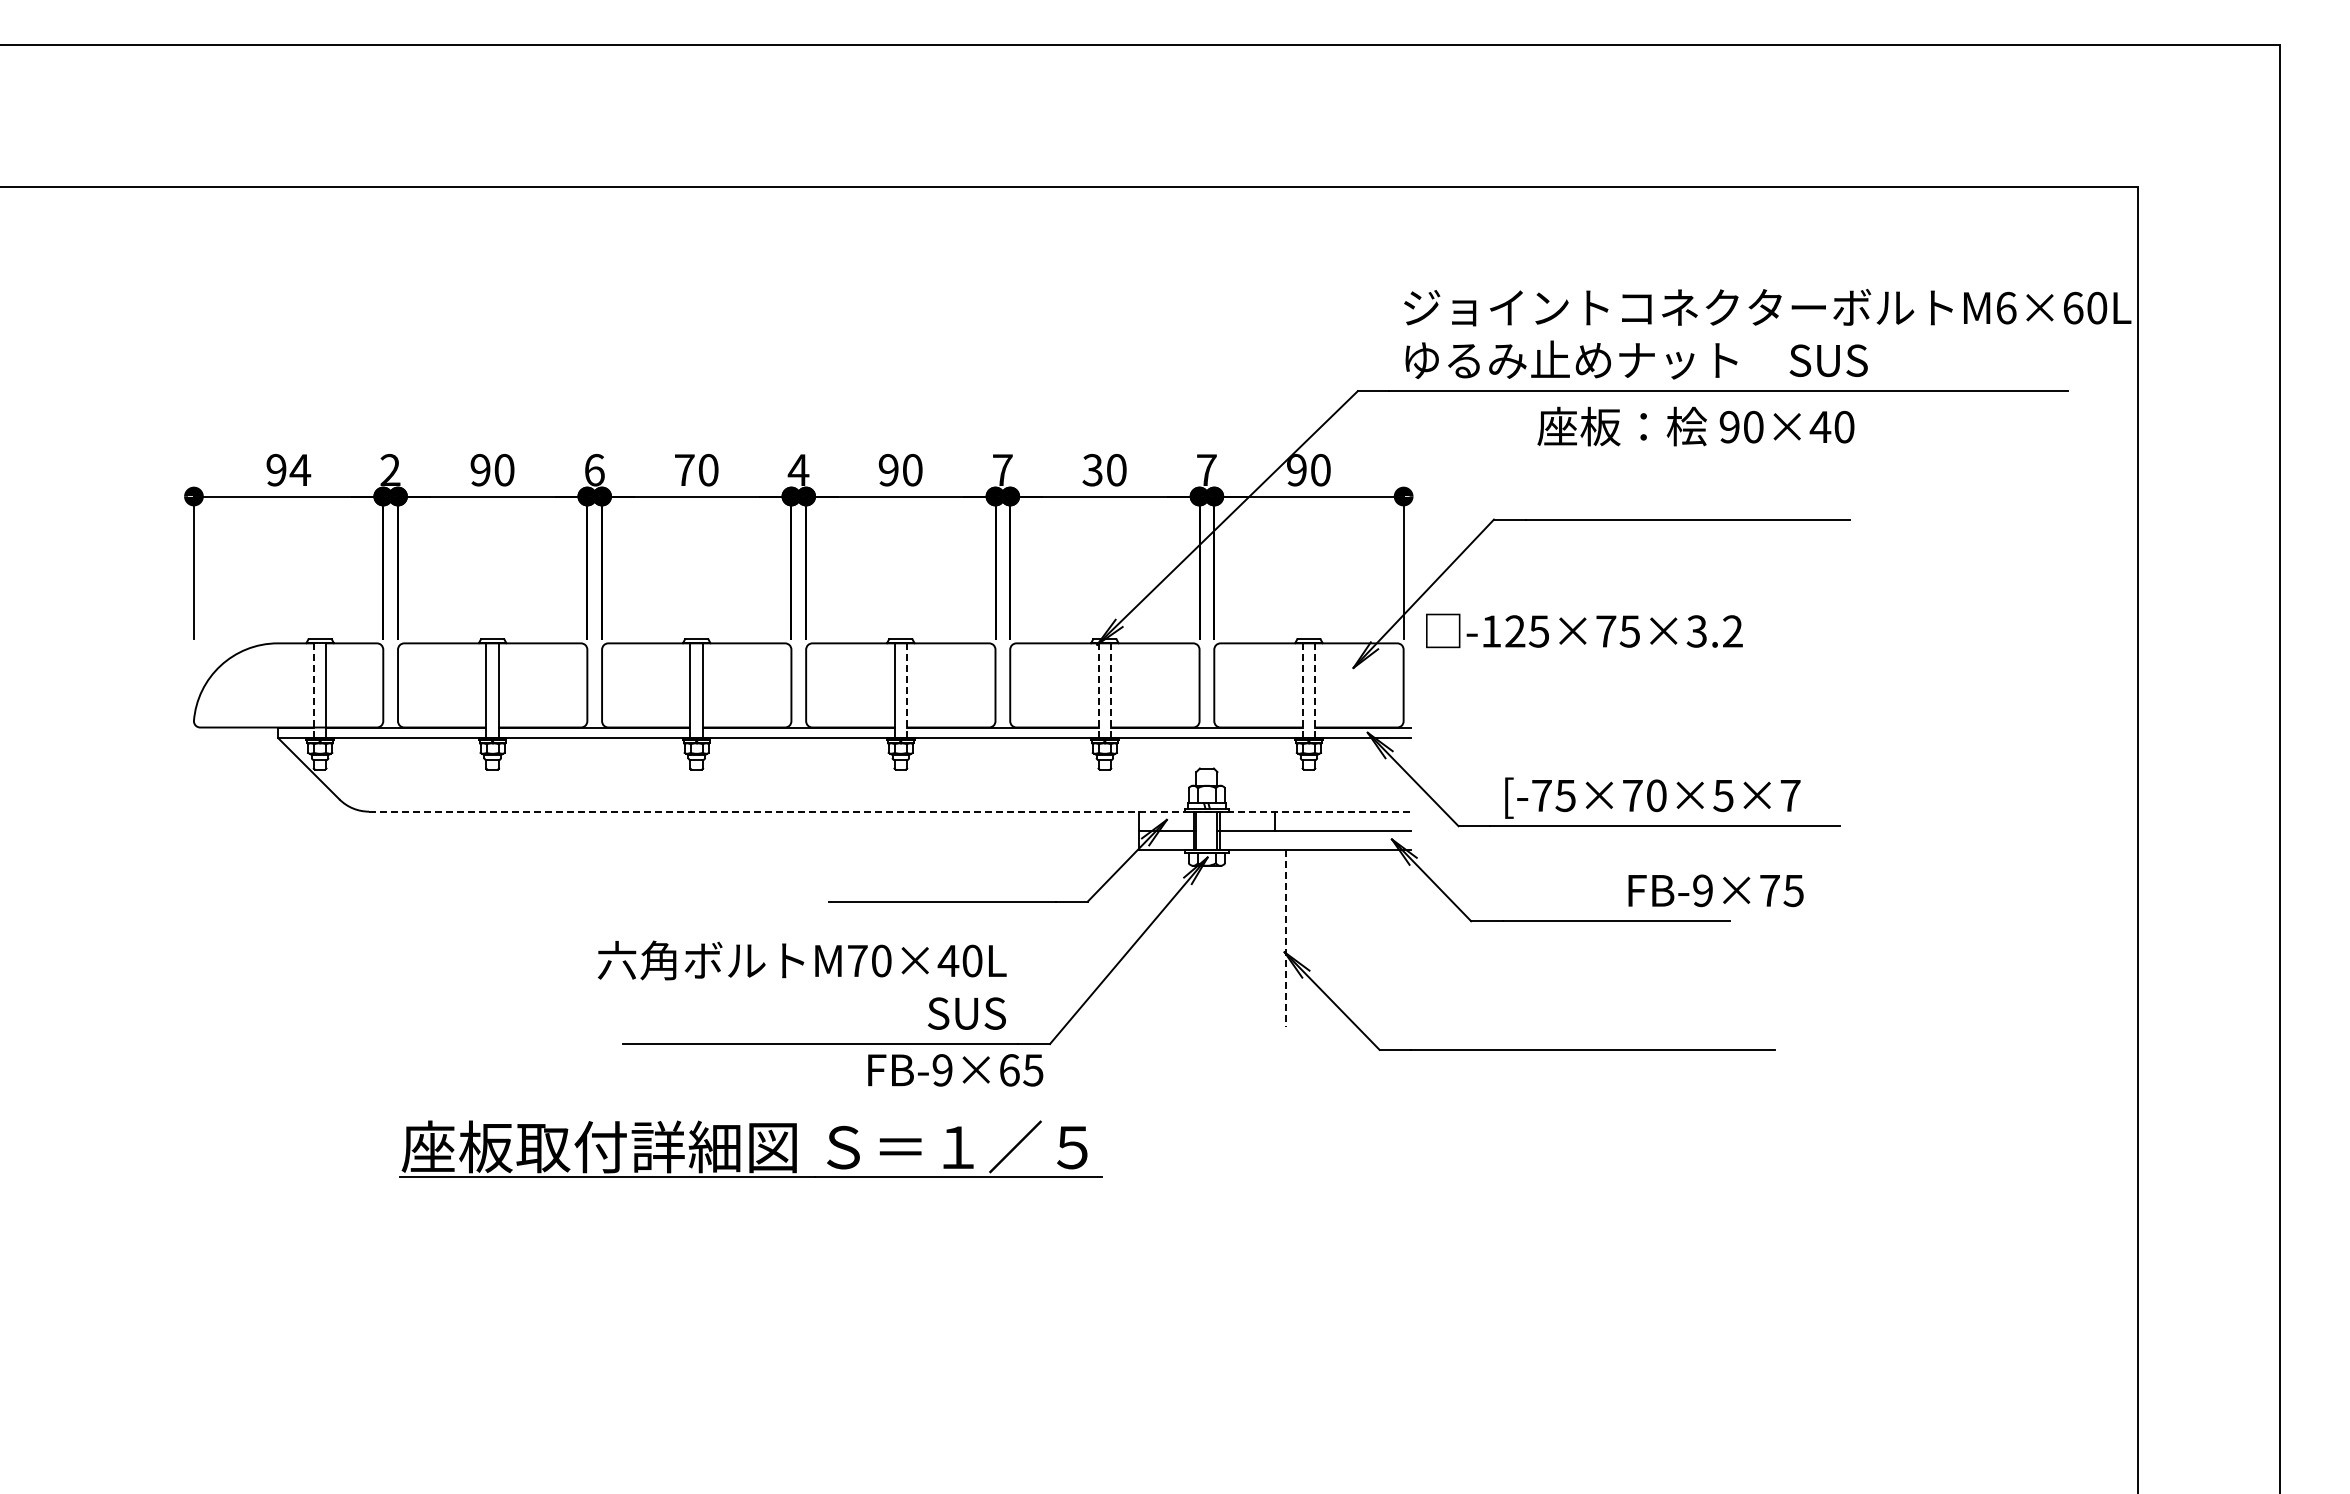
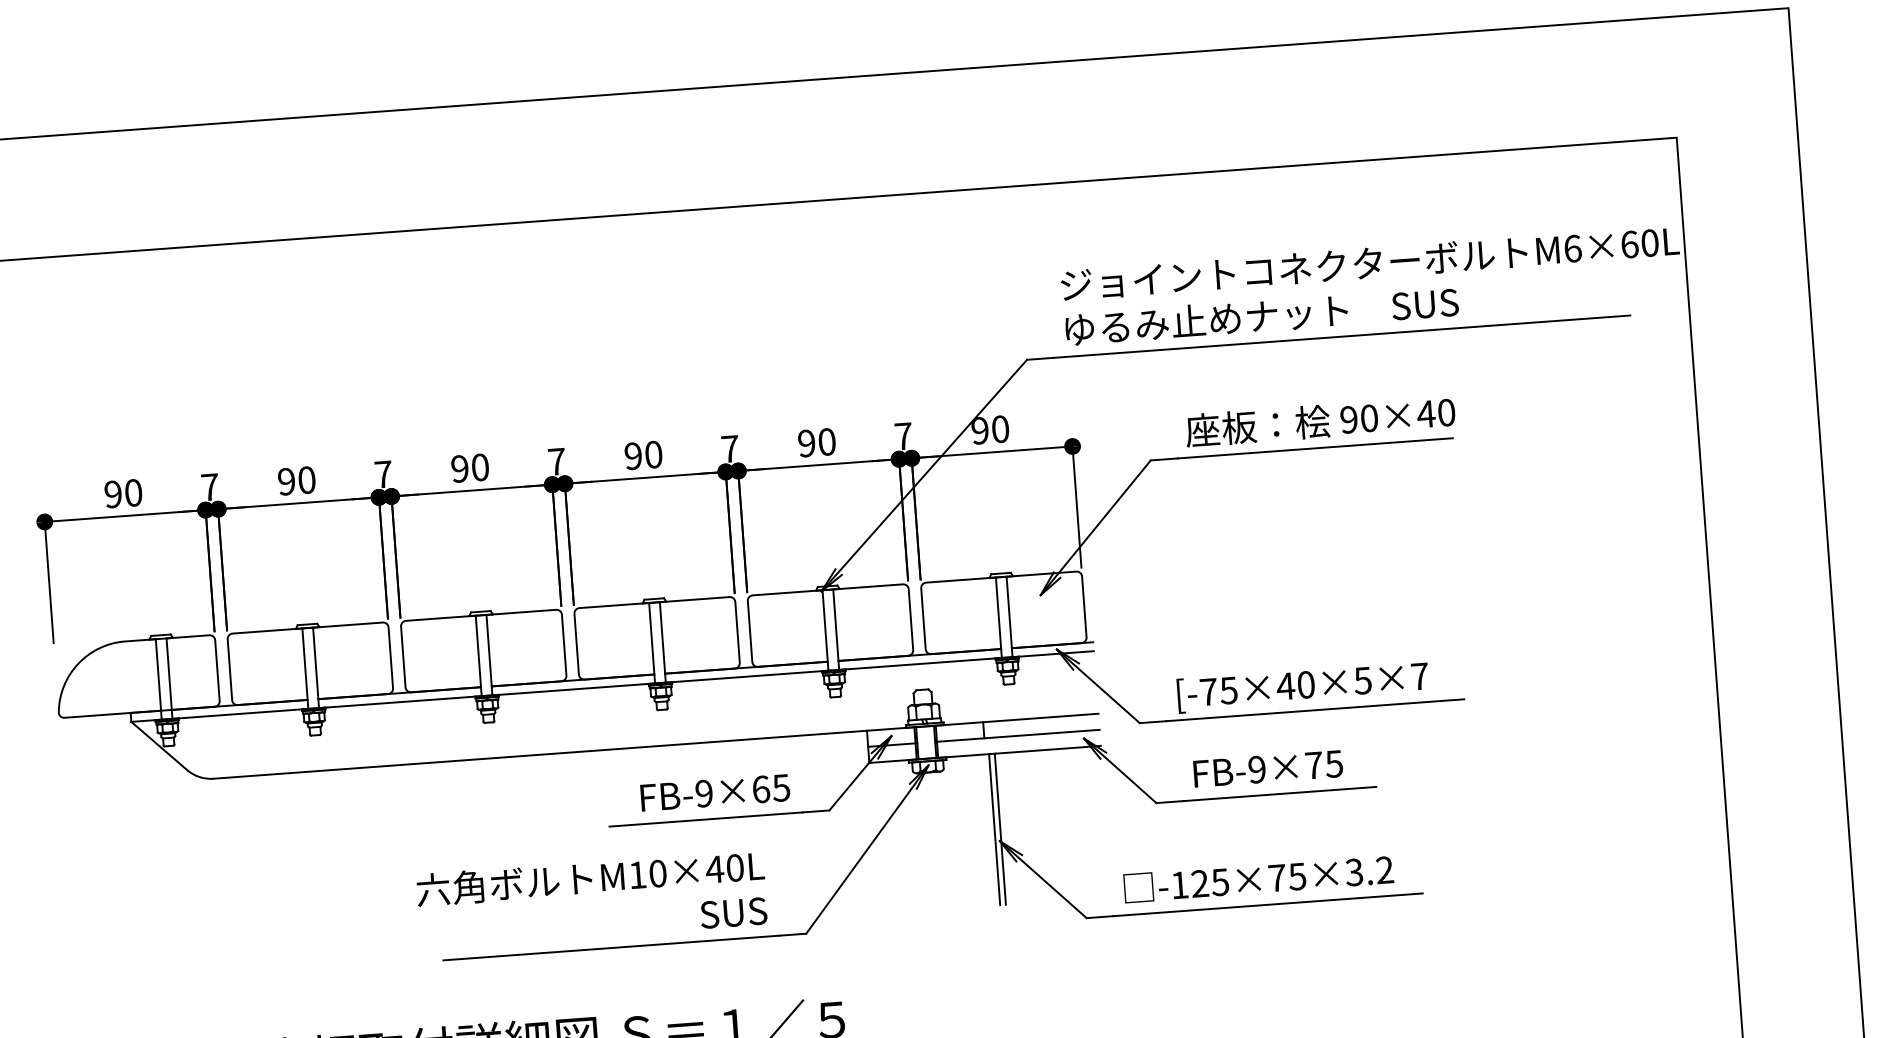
text: (1695, 426) -> (1320, 421), moved
text: (390, 469) -> (210, 486), 2 -> 7
text: (798, 469) -> (556, 461), 4 -> 7
text: (300, 470) -> (133, 493), 94 -> 90
text: (594, 470) -> (383, 474), 6 -> 7
text: (684, 470) -> (459, 469), 70 -> 90
text: (1092, 470) -> (806, 443), 30 -> 90
text: (1584, 630) -> (1258, 878), moved
line: (313, 690) -> (158, 679), dashed -> solid
line: (1098, 690) -> (825, 630), dashed -> solid
line: (1302, 690) -> (998, 617), dashed -> solid
line: (907, 691) -> (663, 643), dashed -> solid
line: (1111, 691) -> (836, 630), dashed -> solid
line: (1315, 691) -> (1009, 617), dashed -> solid
text: (1632, 795) -> (1285, 686), [-75×70×5×7 -> [-75×40×5×7
line: (890, 811) -> (656, 746), dashed -> solid
text: (1715, 890) -> (1267, 768), moved
line: (1279, 938) -> (994, 829), added
line: (1286, 938) -> (1000, 829), dashed -> solid
text: (857, 960) -> (637, 874), M70×40L -> M10×40L
text: (955, 1070) -> (715, 793), moved

